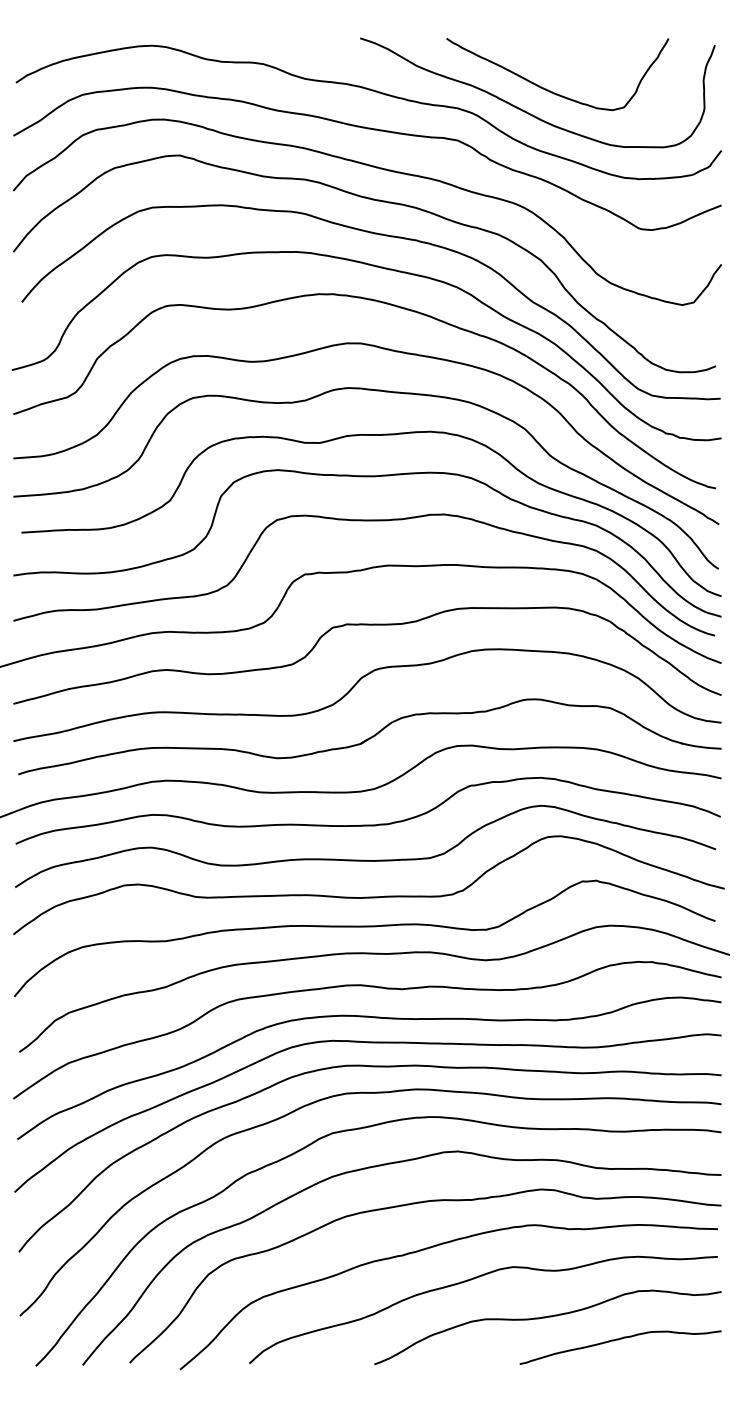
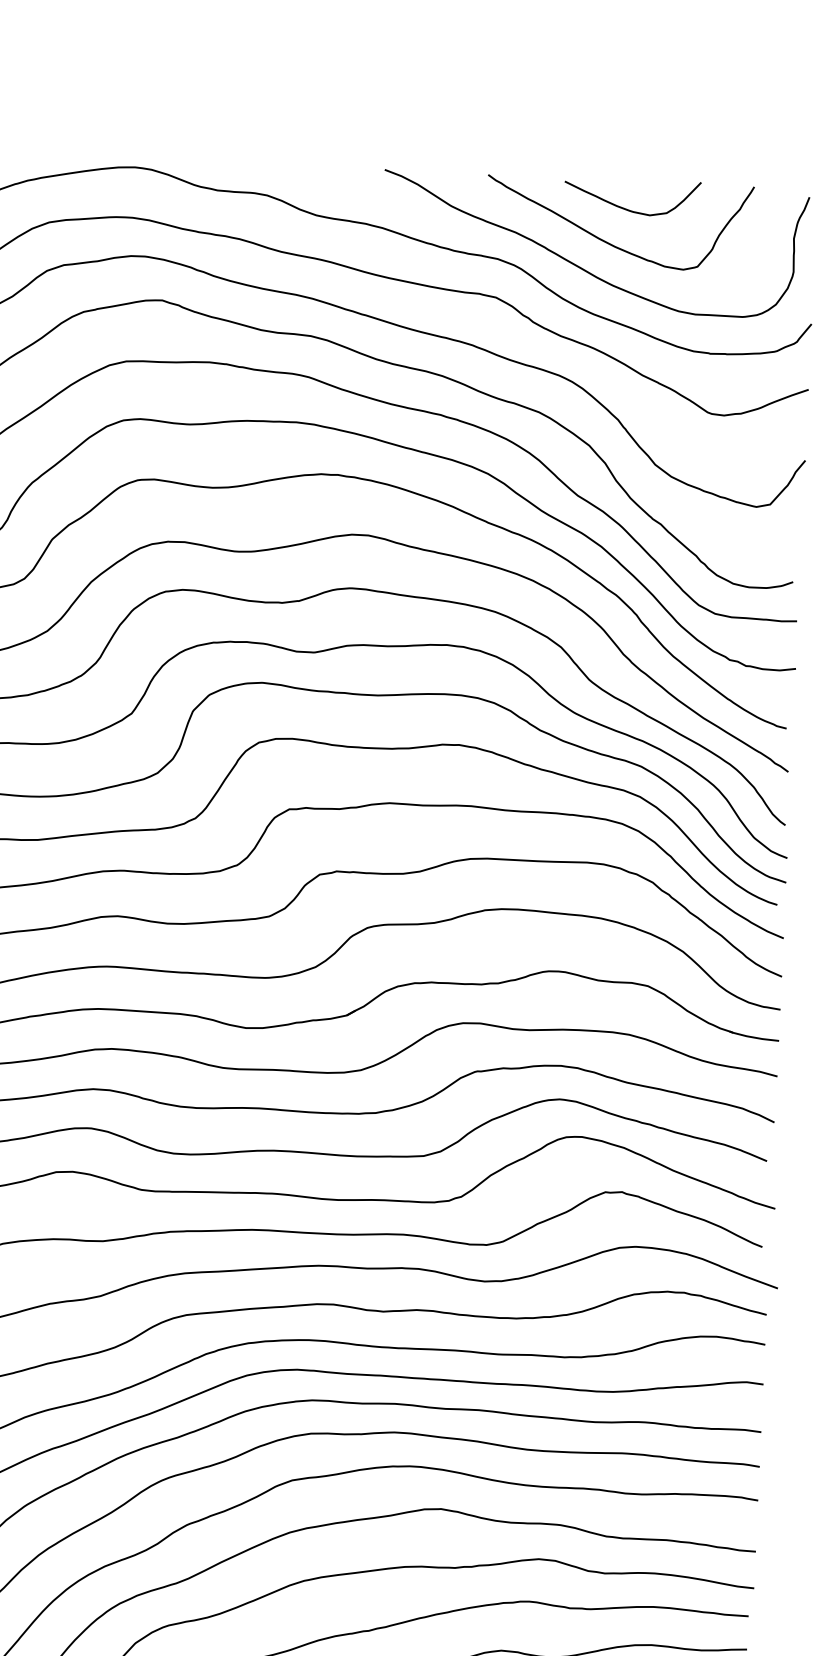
curve: (564, 61) -> (628, 208), added

